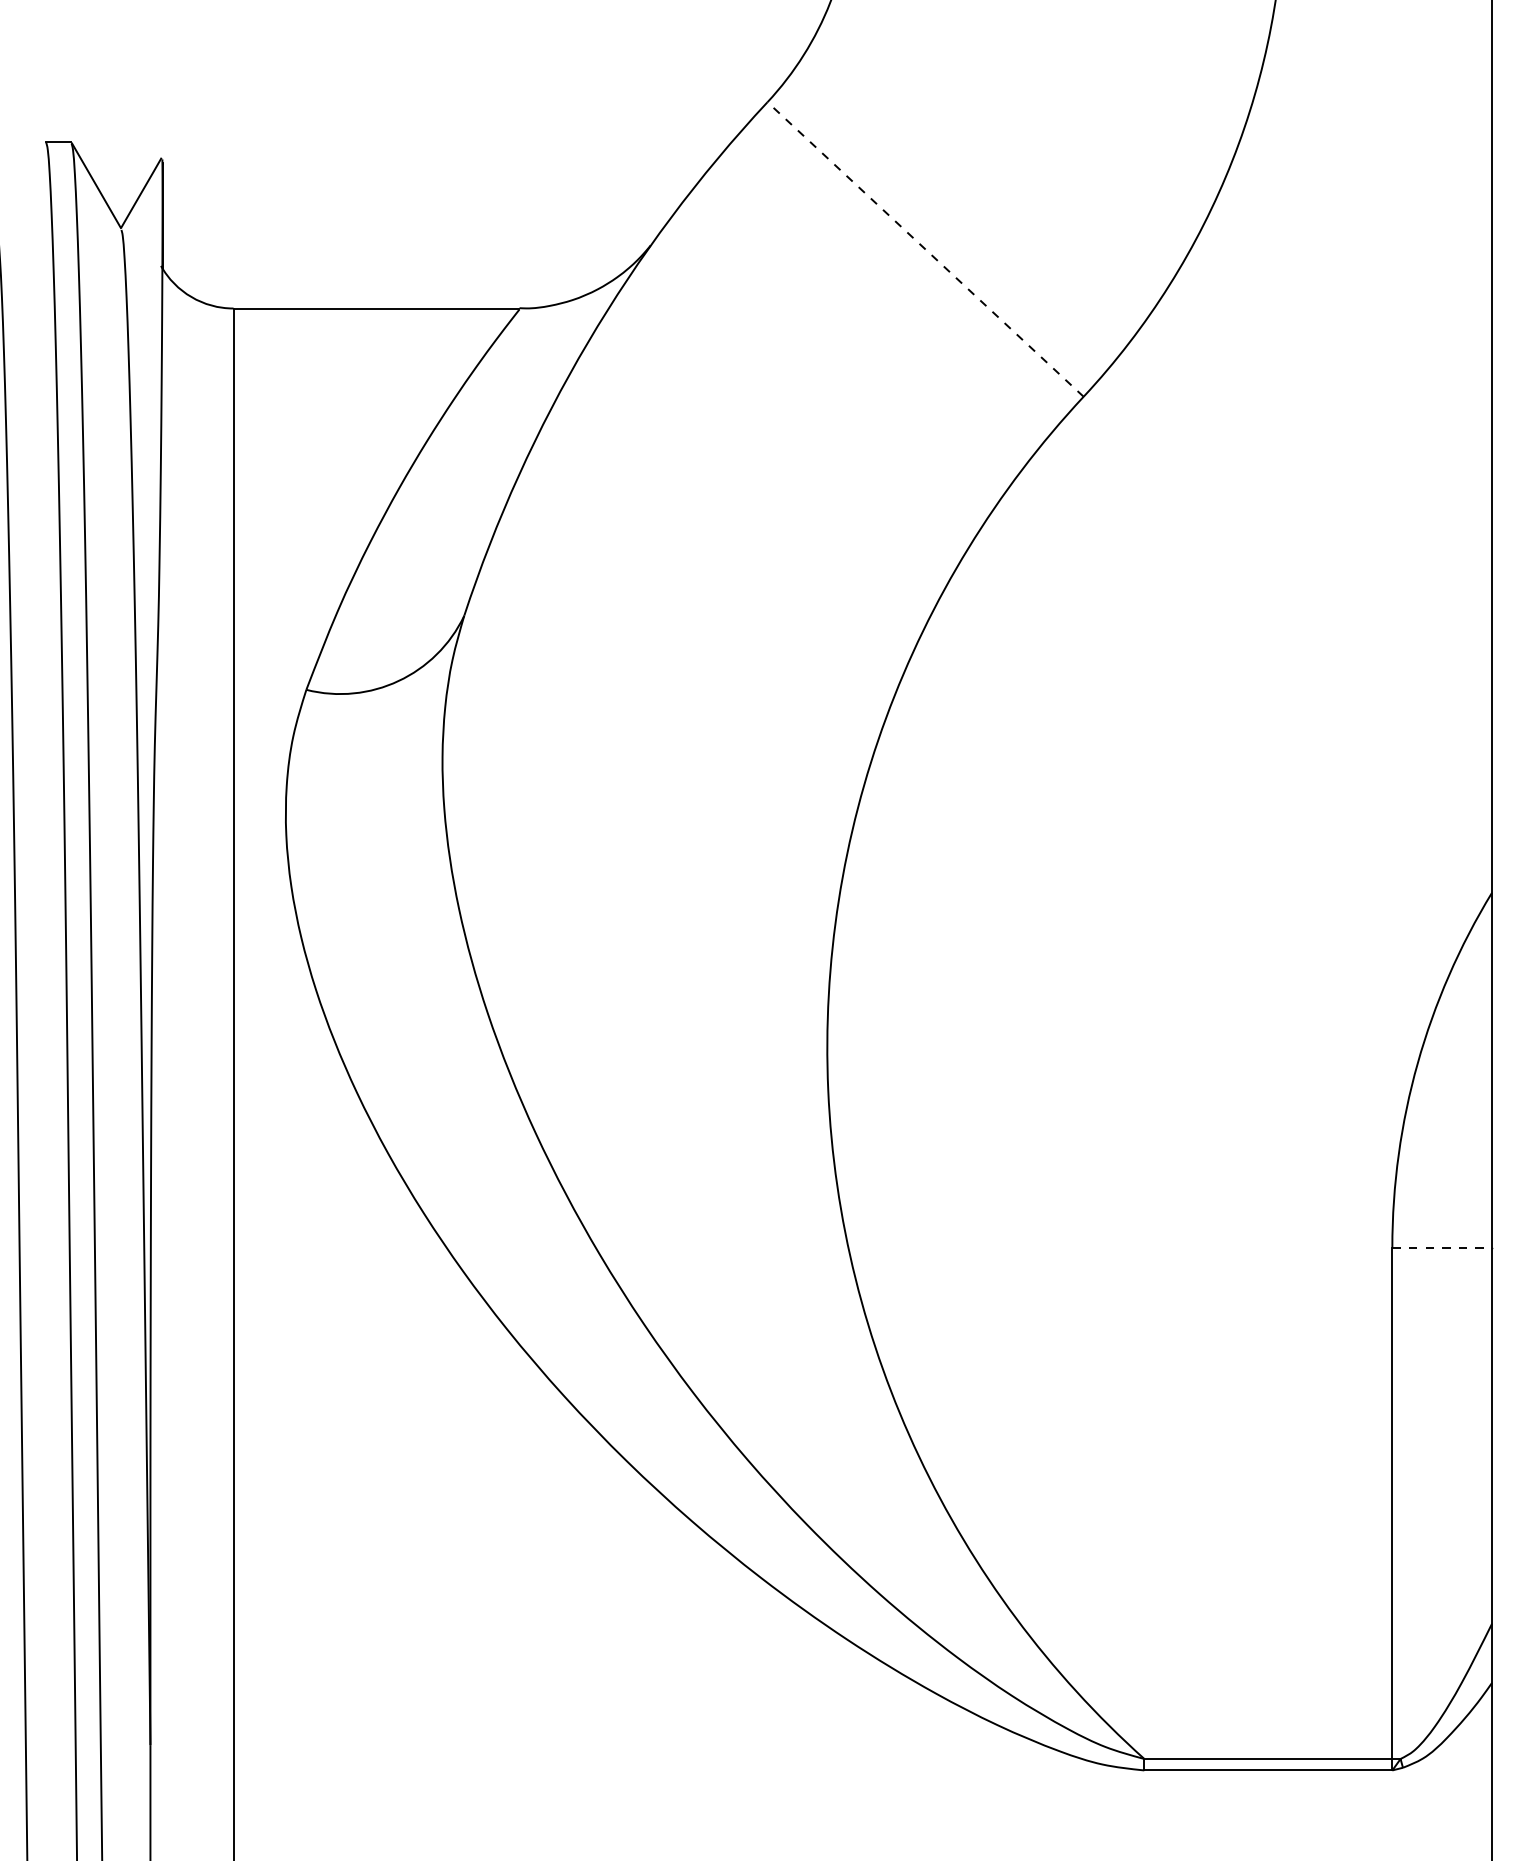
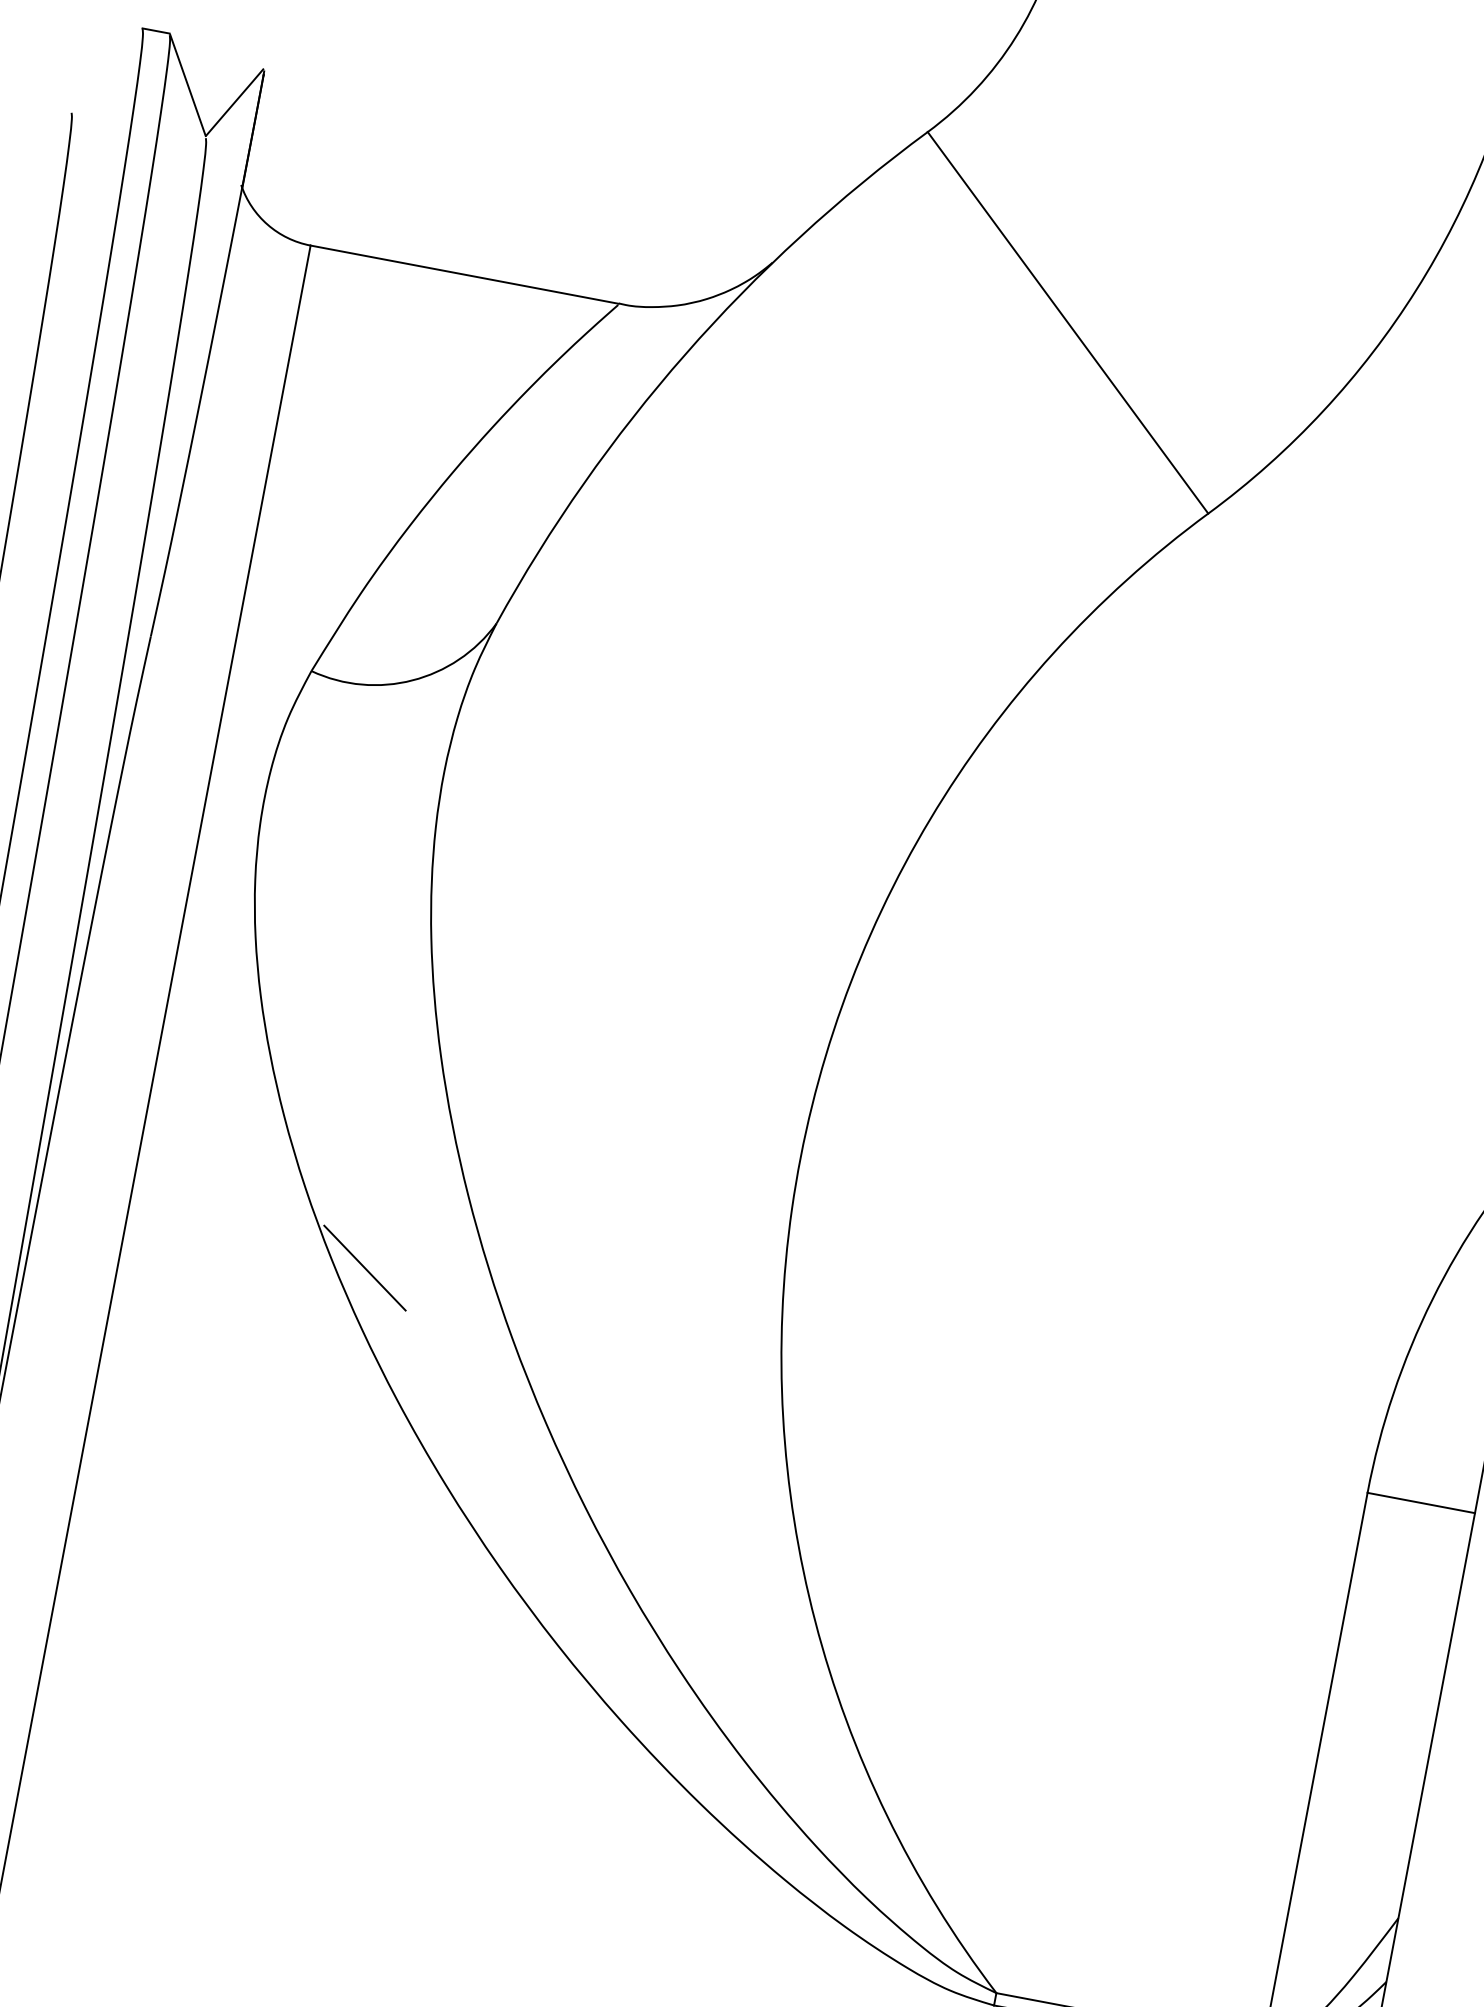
line: (925, 249) -> (1067, 322), dashed -> solid
line: (455, 1215) -> (365, 1267), added
line: (1442, 1247) -> (1421, 1502), dashed -> solid

